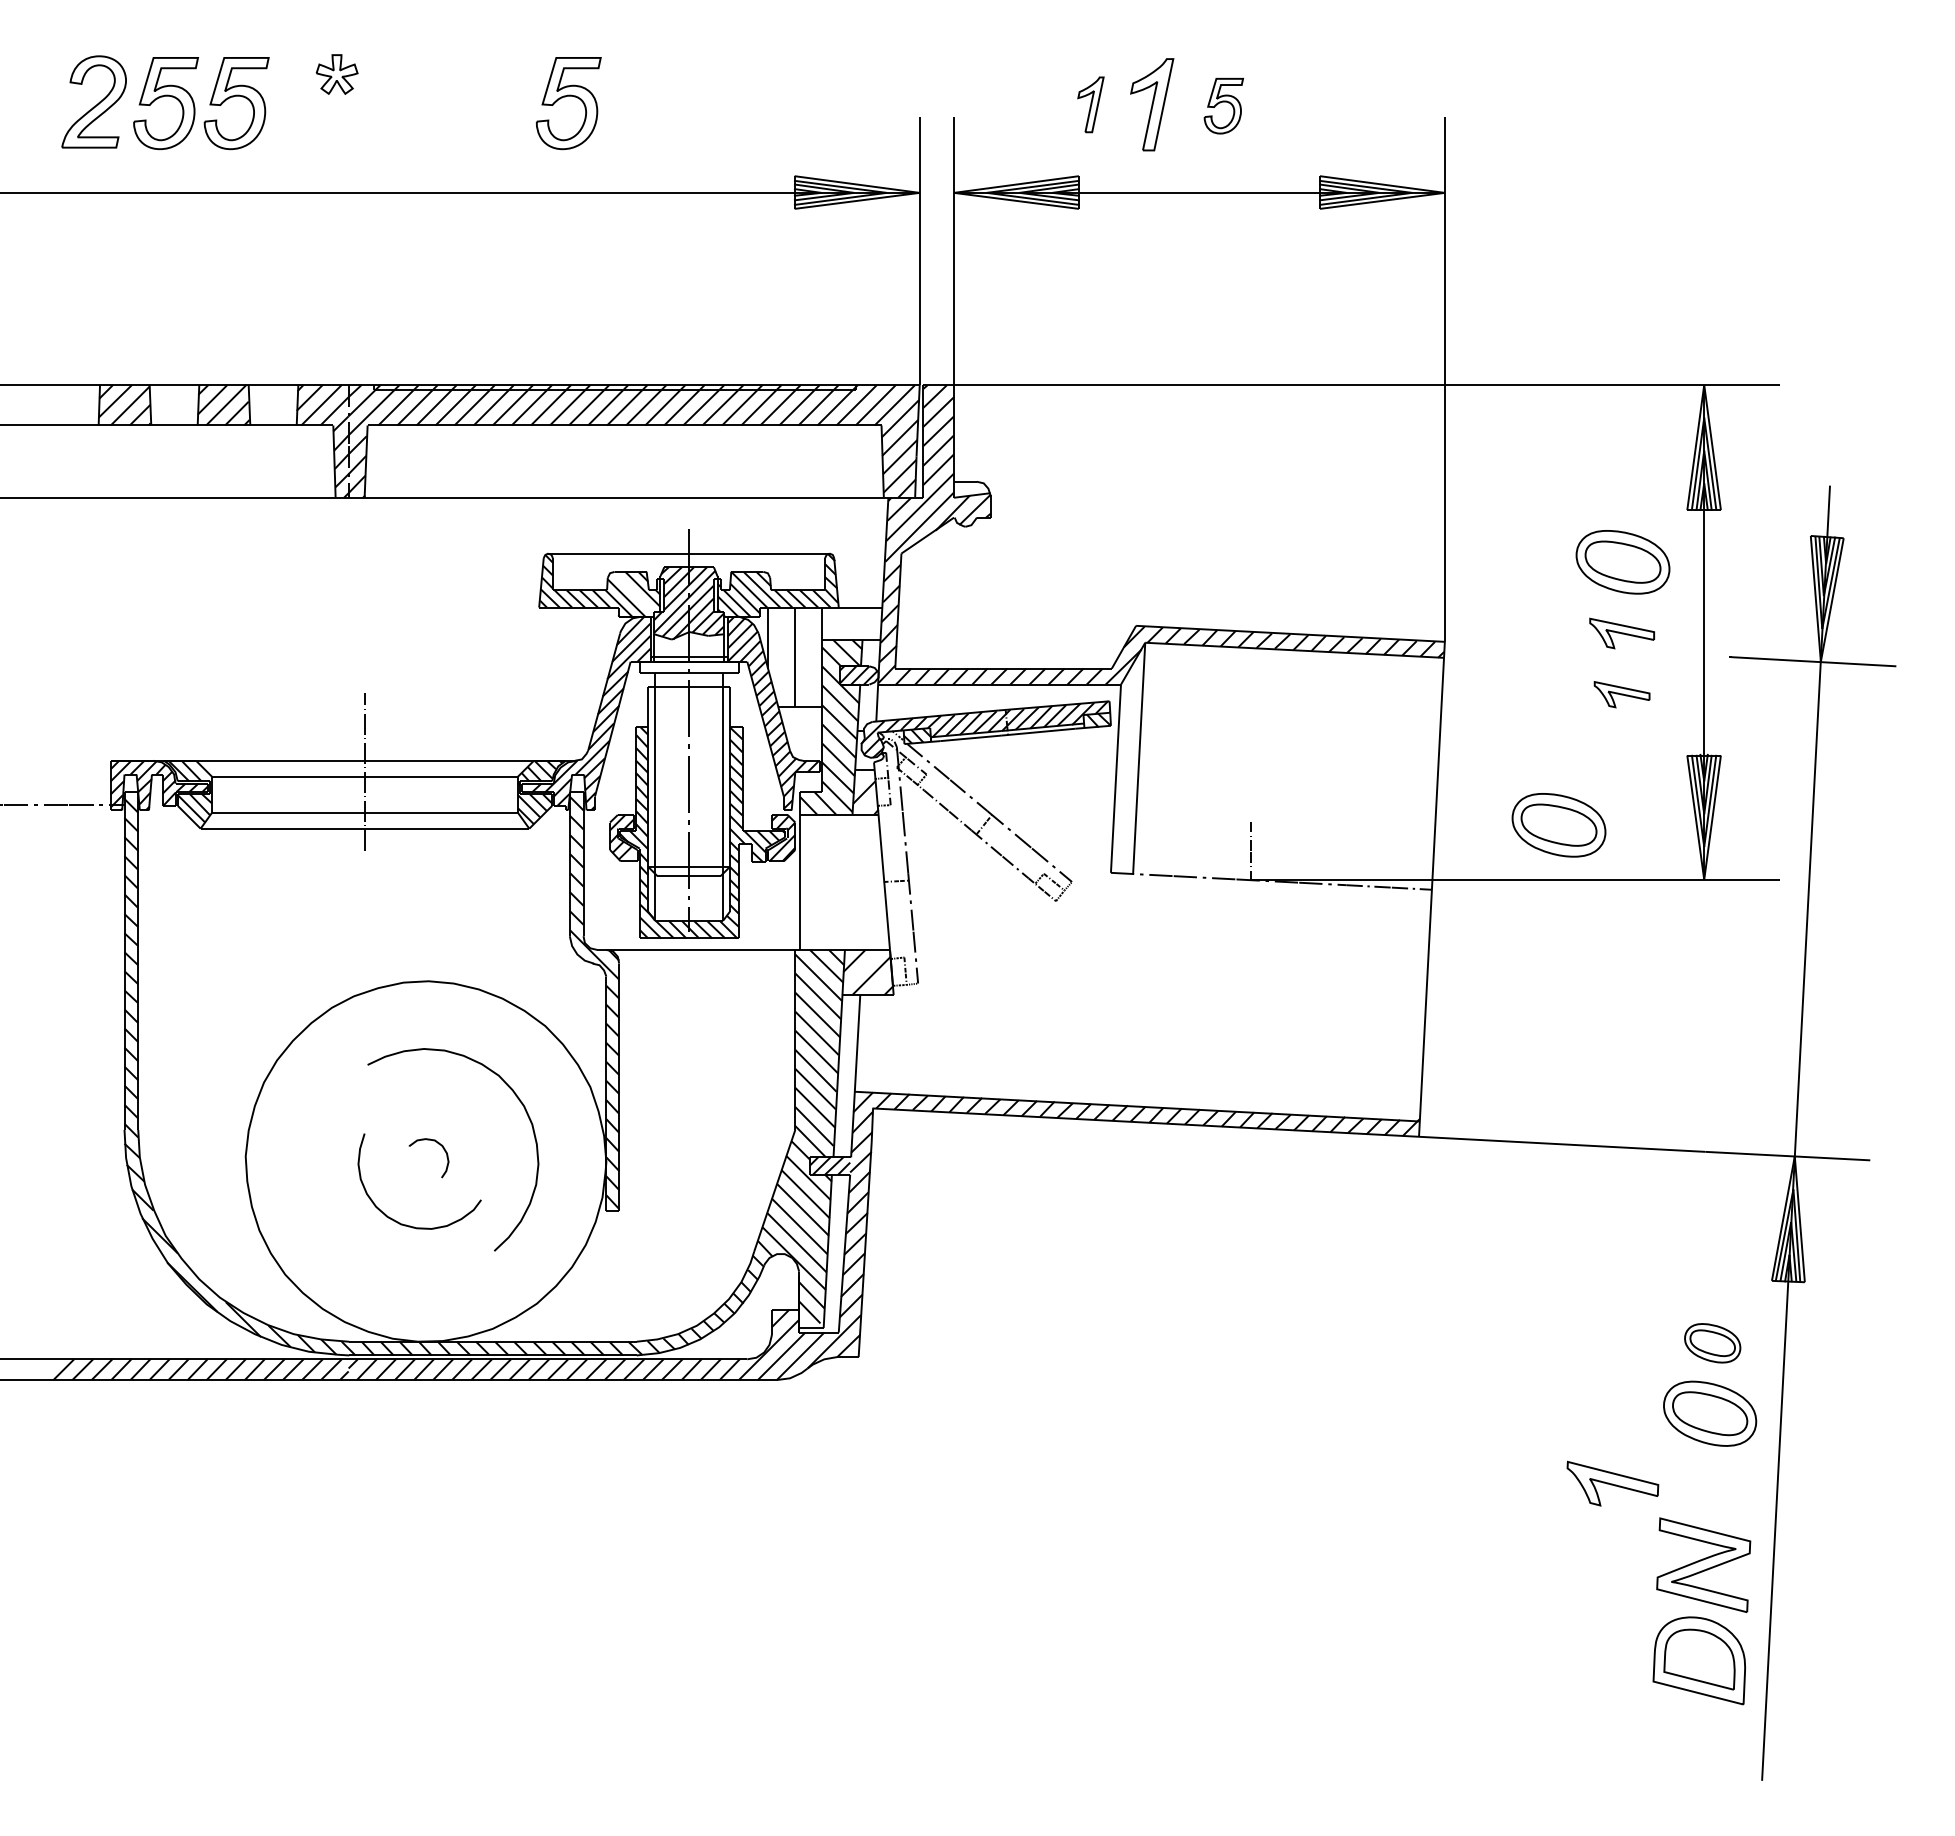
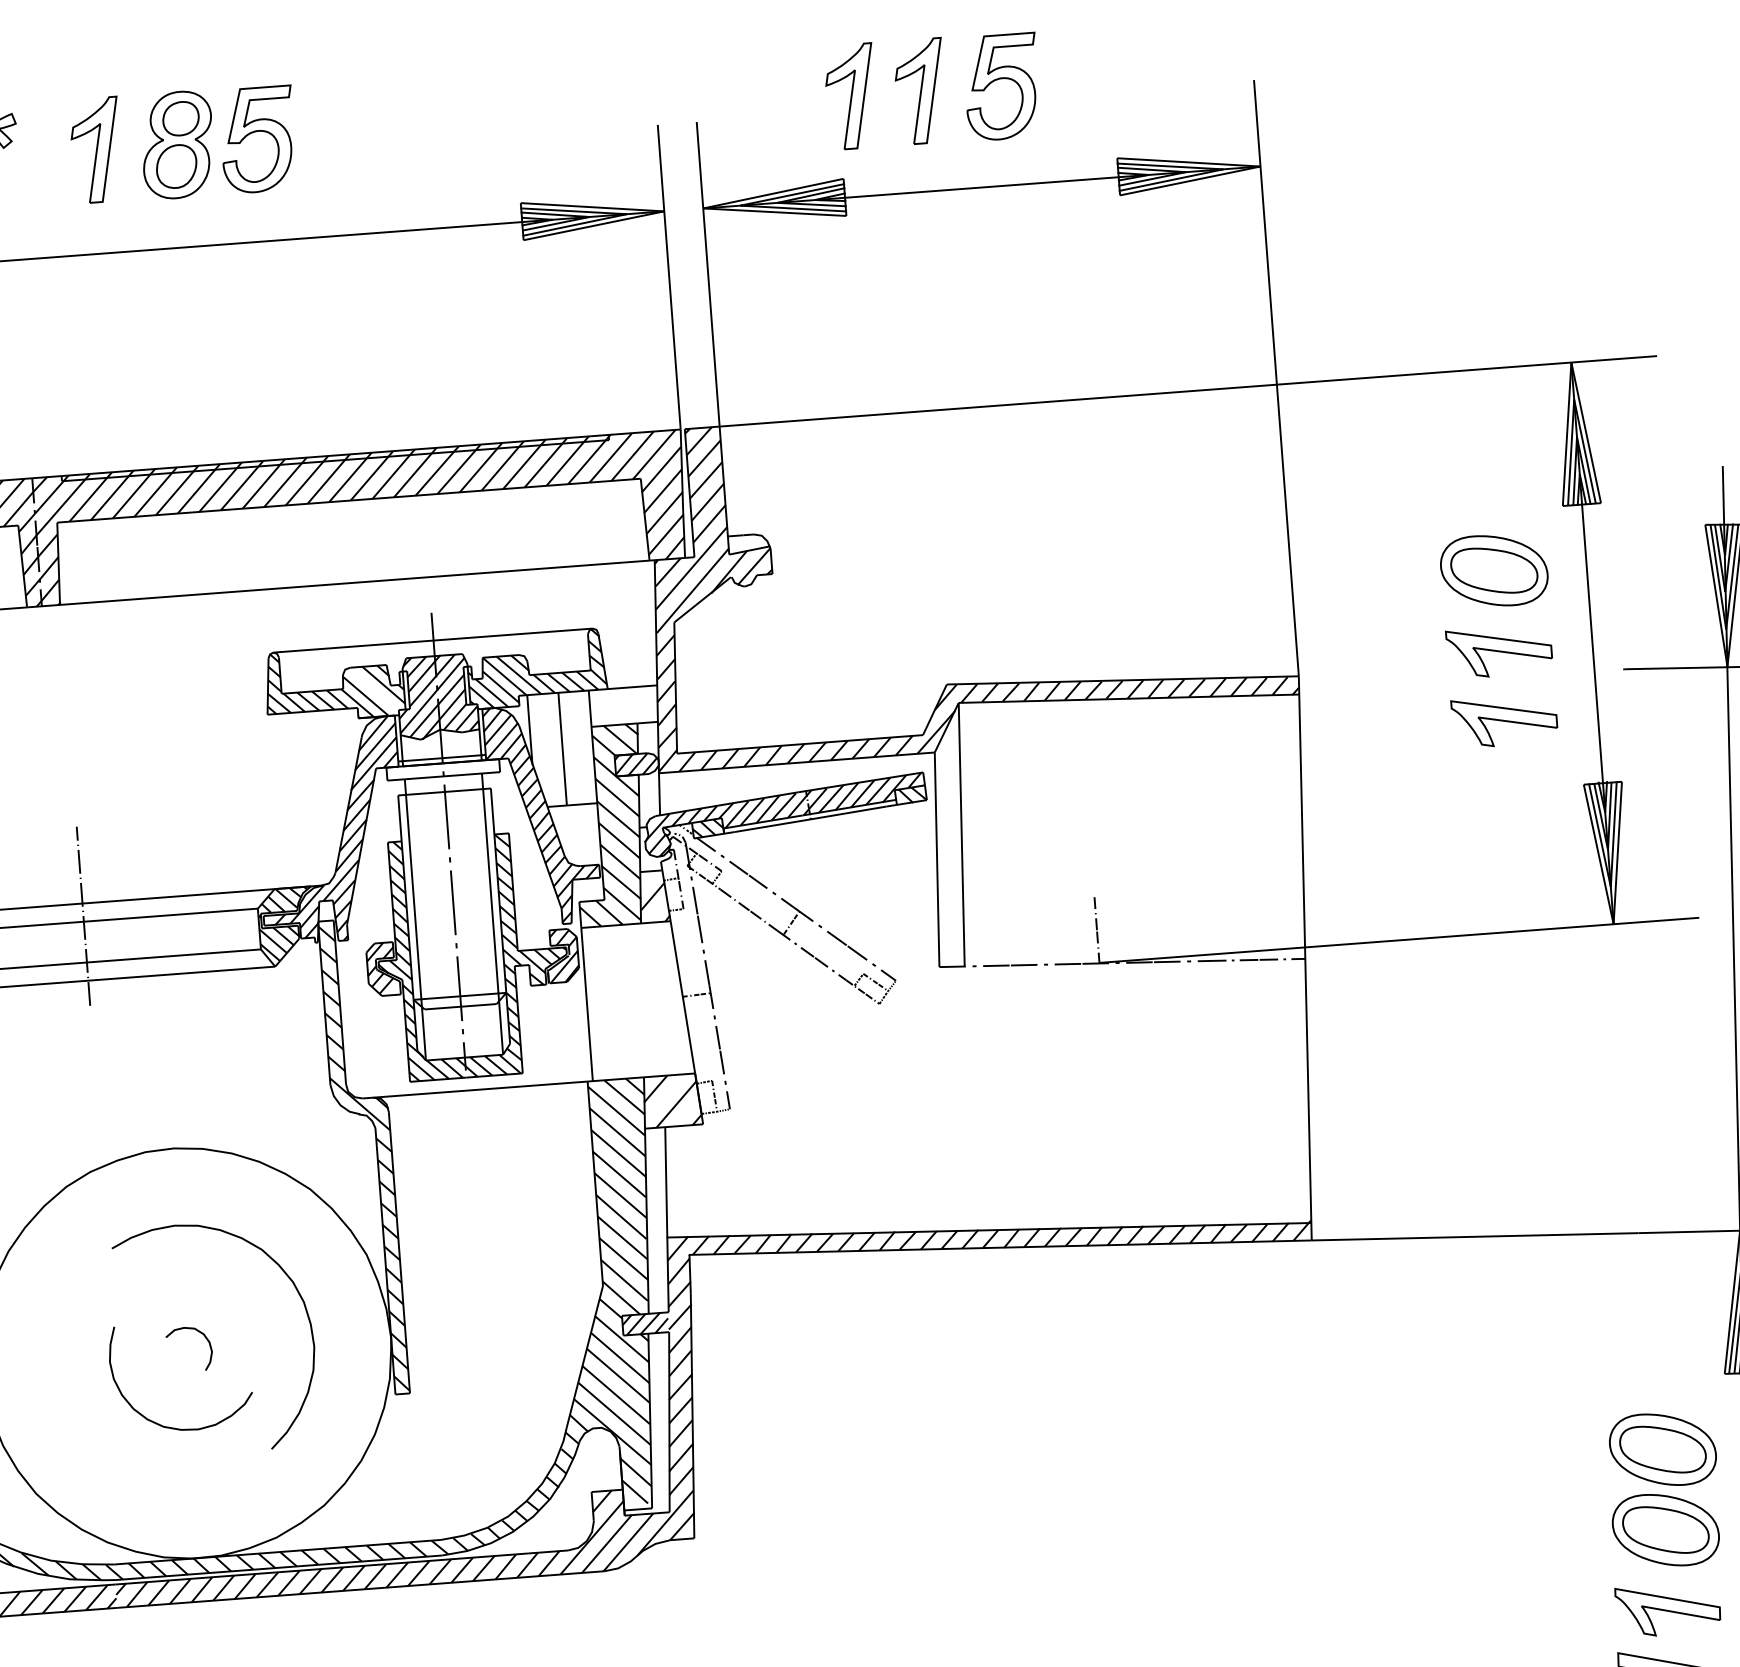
part: (426, 101) -> (96, 149), added
part: (497, 102) -> (177, 144), added
part: (1090, 104) -> (850, 96), size x1.67
part: (1223, 105) -> (1001, 86), size x1.67
part: (1621, 633) -> (1498, 651), size x1.43
part: (1621, 694) -> (1503, 721), size x1.67
part: (1558, 825) -> (1443, 875), removed
part: (1712, 1343) -> (1662, 1450), size x1.67
part: (1612, 1483) -> (1667, 1609), moved

